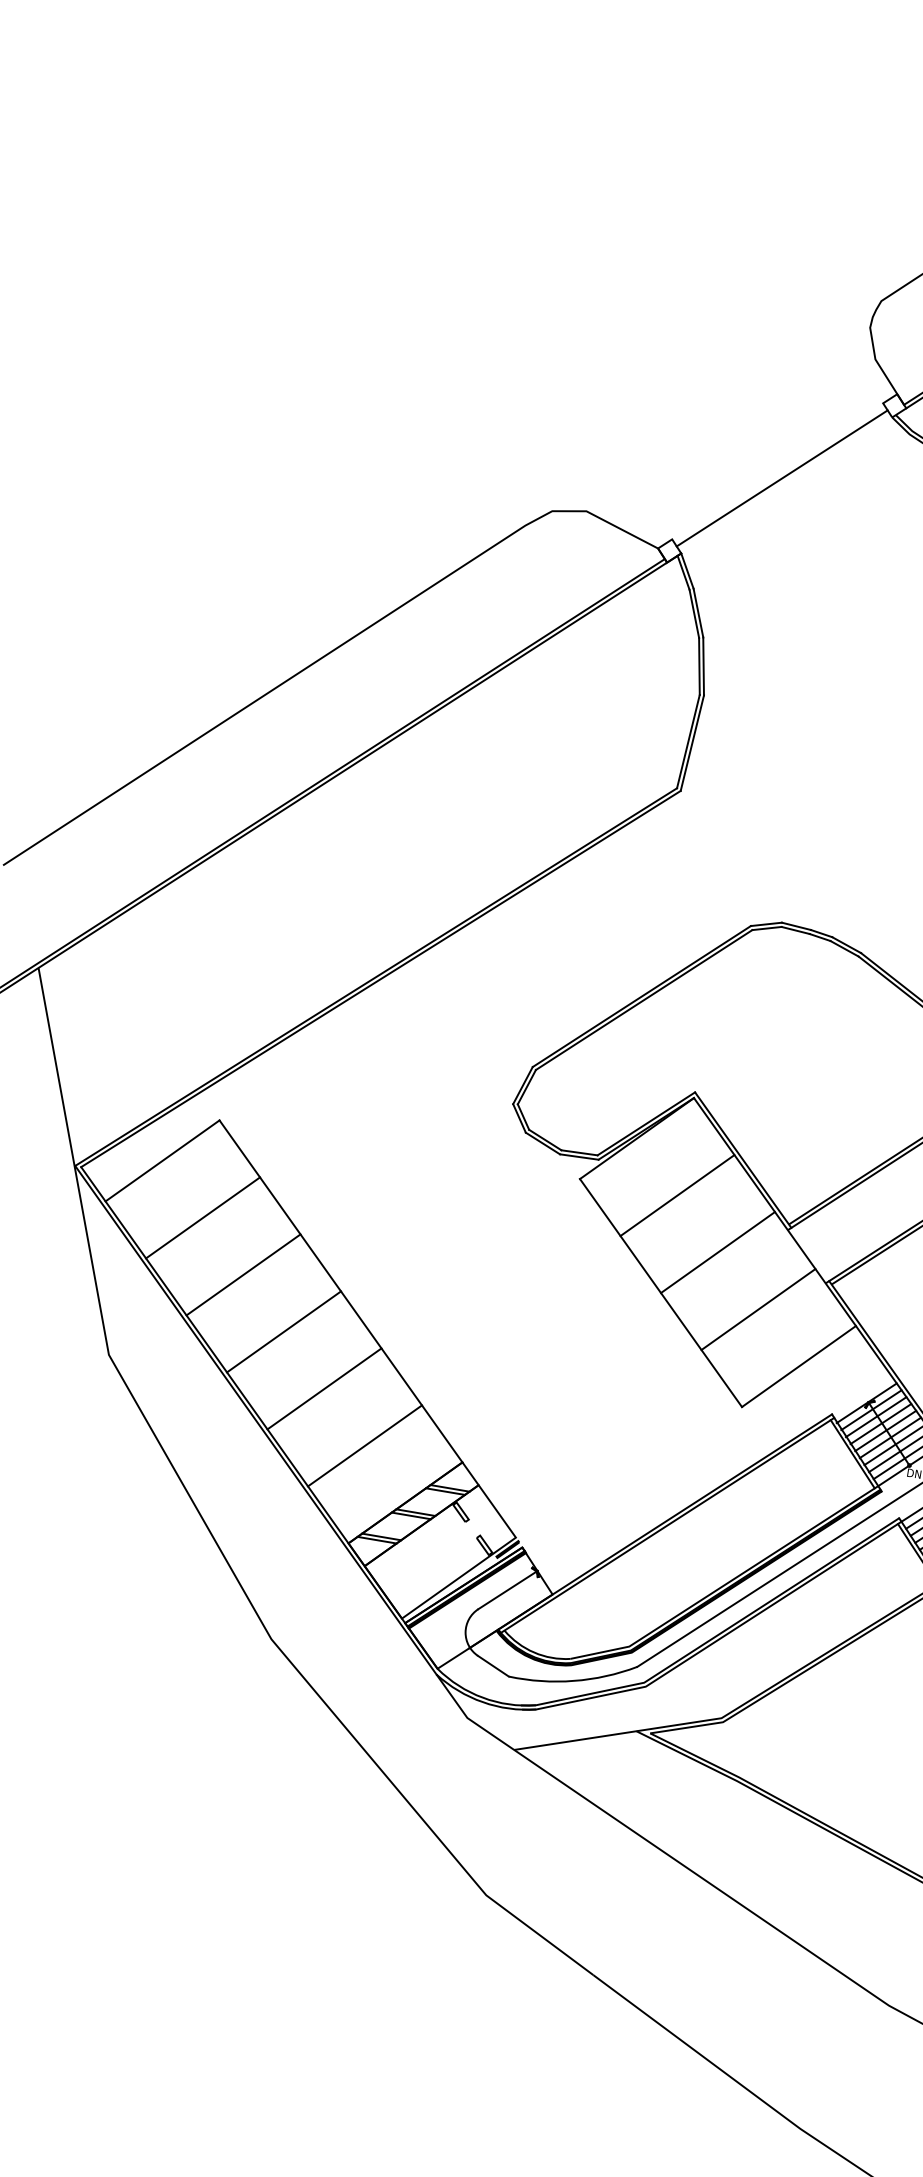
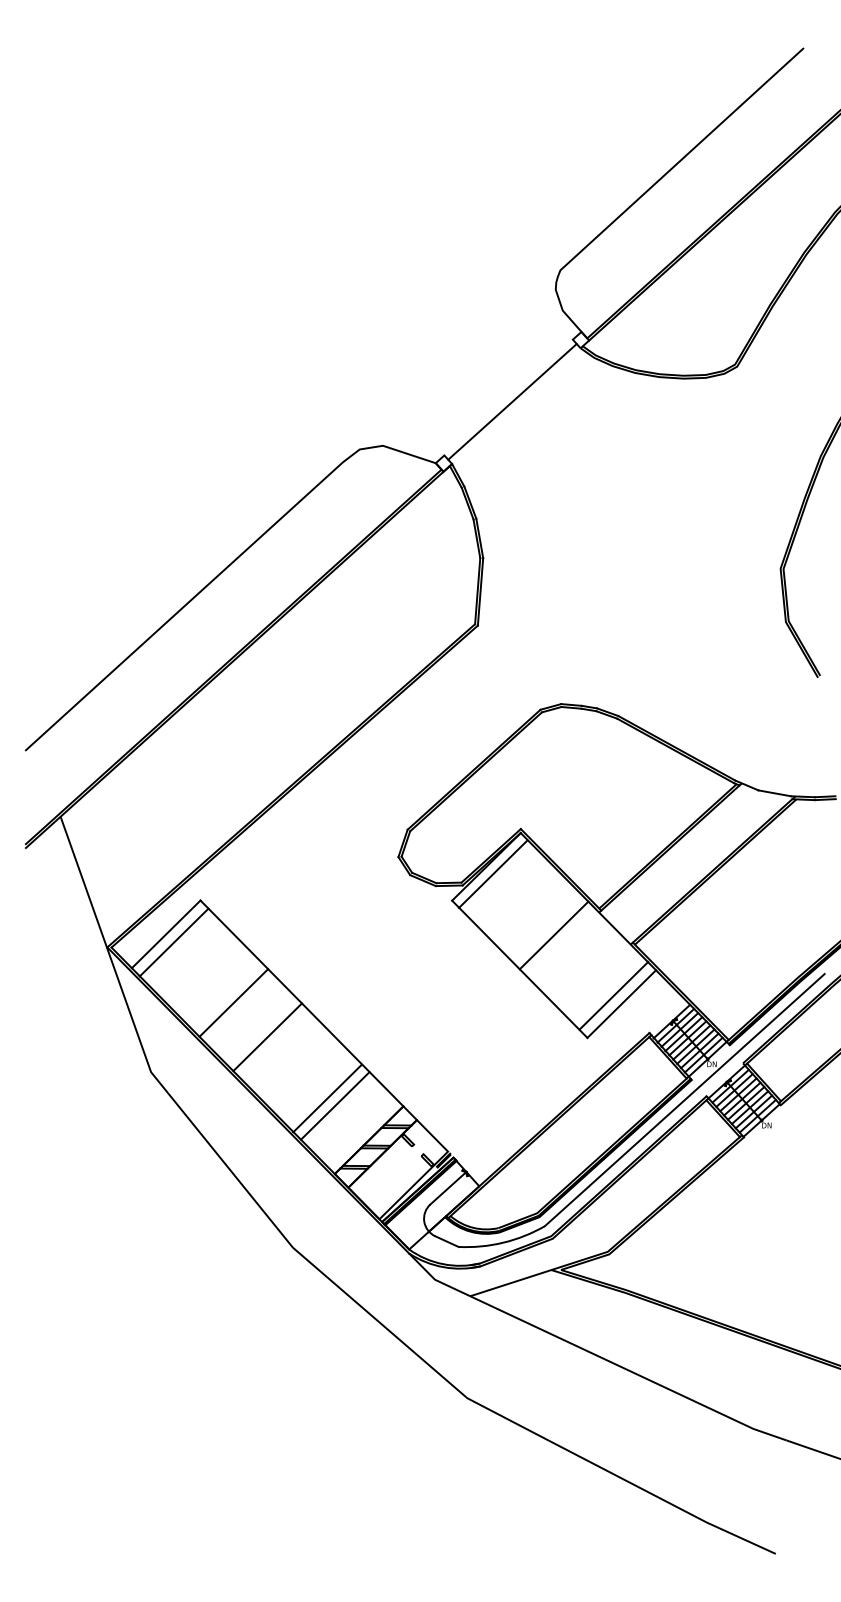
line: (676, 1195) -> (492, 874), moved
line: (202, 1217) -> (173, 942), moved
line: (757, 1309) -> (613, 995), moved
line: (324, 1388) -> (327, 1098), moved

